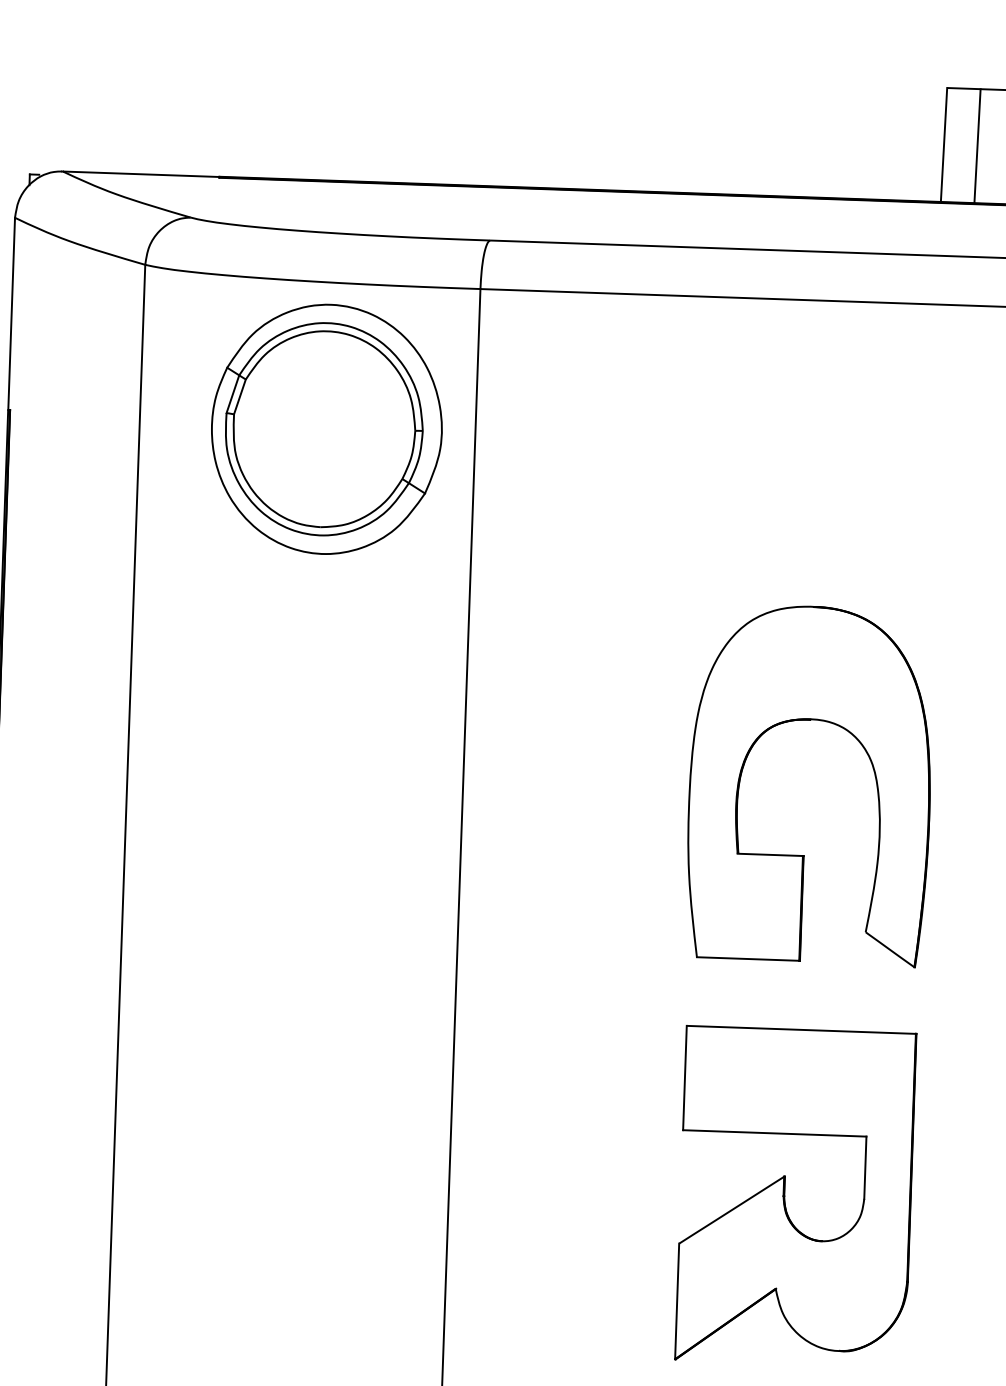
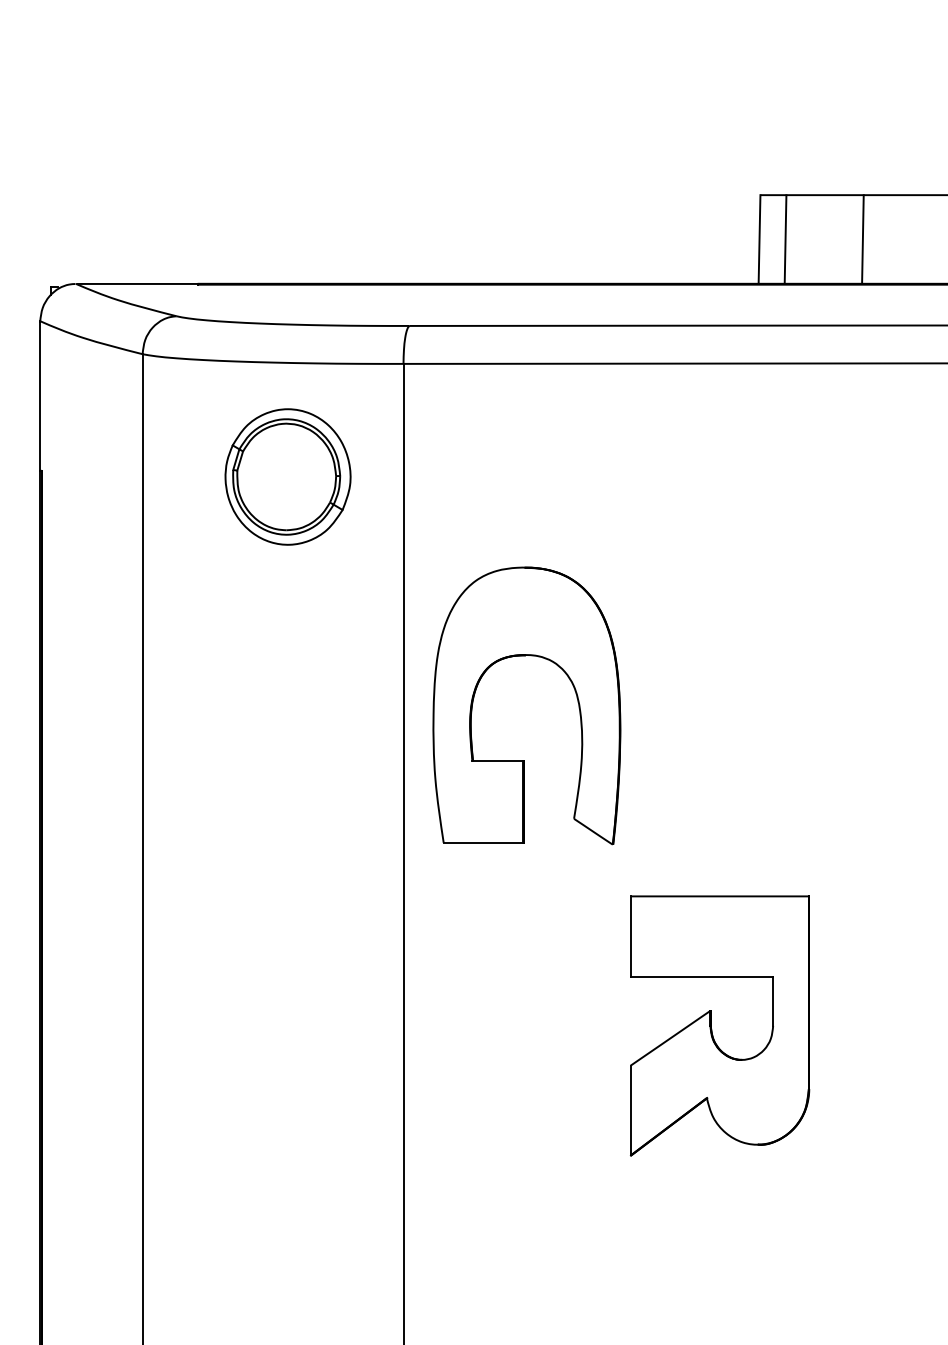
part: (326, 428) -> (287, 476), size x0.7
part: (810, 721) -> (525, 656), moved
part: (786, 1200) -> (712, 1029), moved

